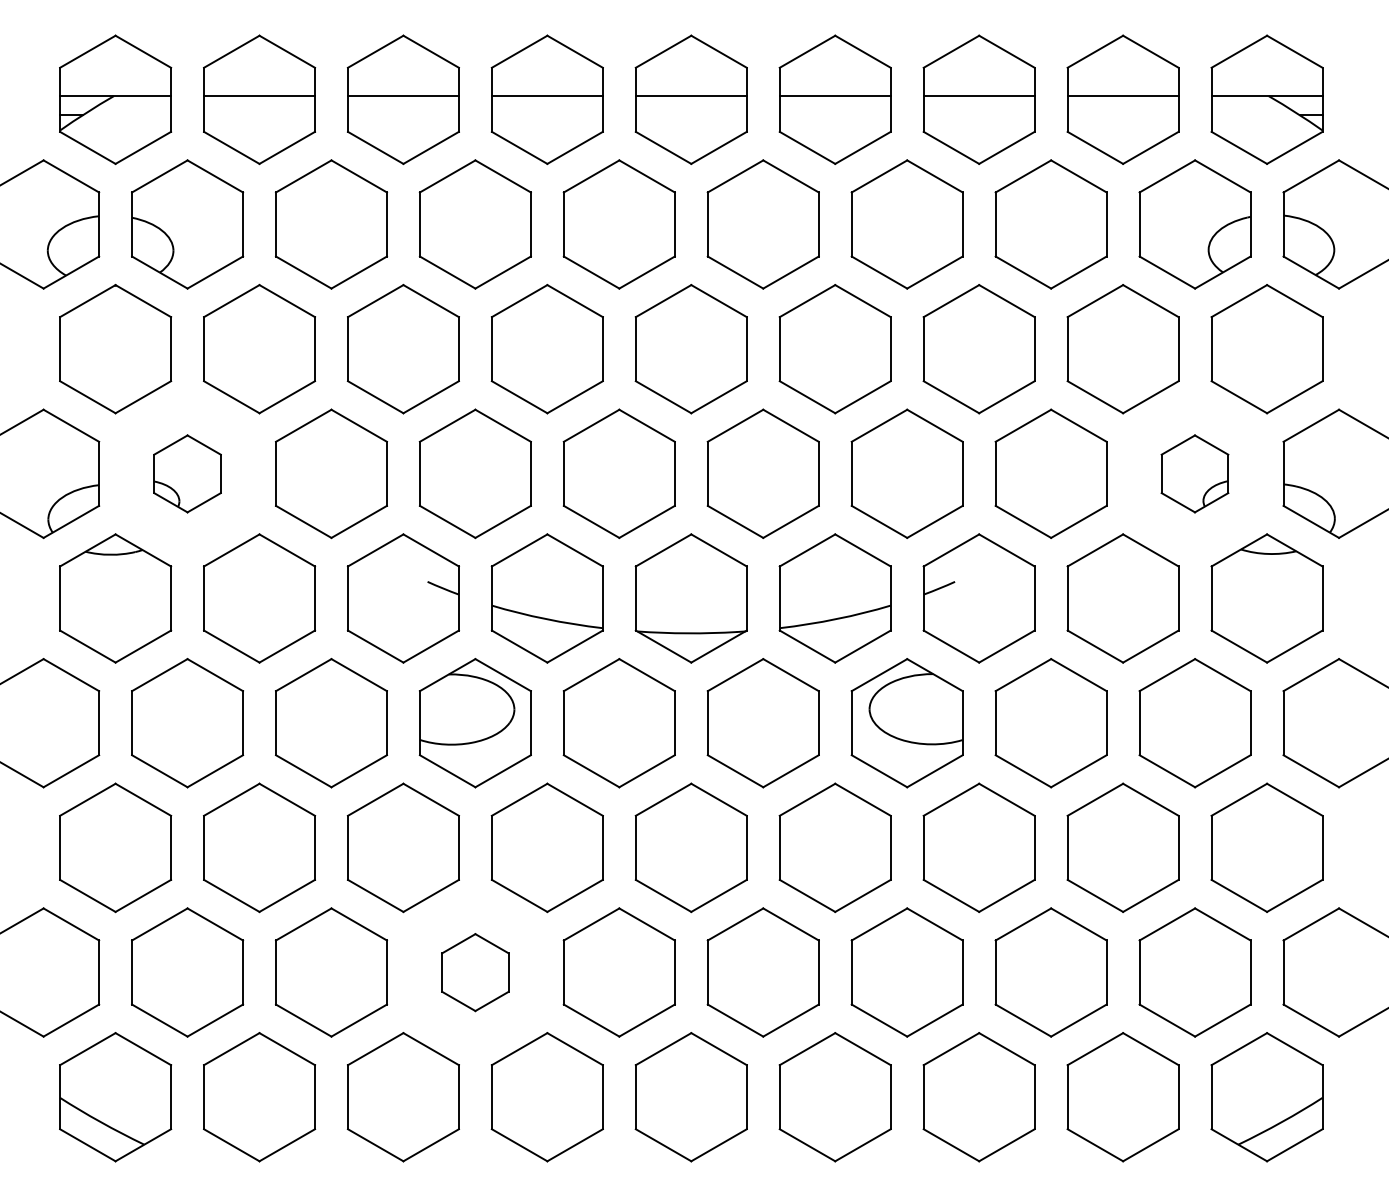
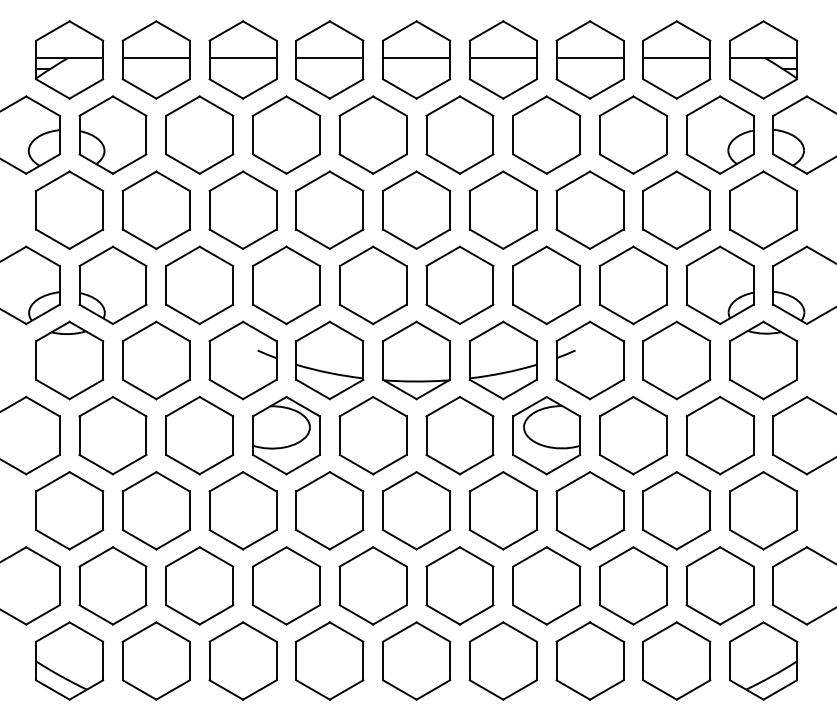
part: (186, 474) -> (112, 285), size x1.67
part: (1193, 474) -> (719, 285), size x1.67
part: (475, 971) -> (286, 585), size x1.67

